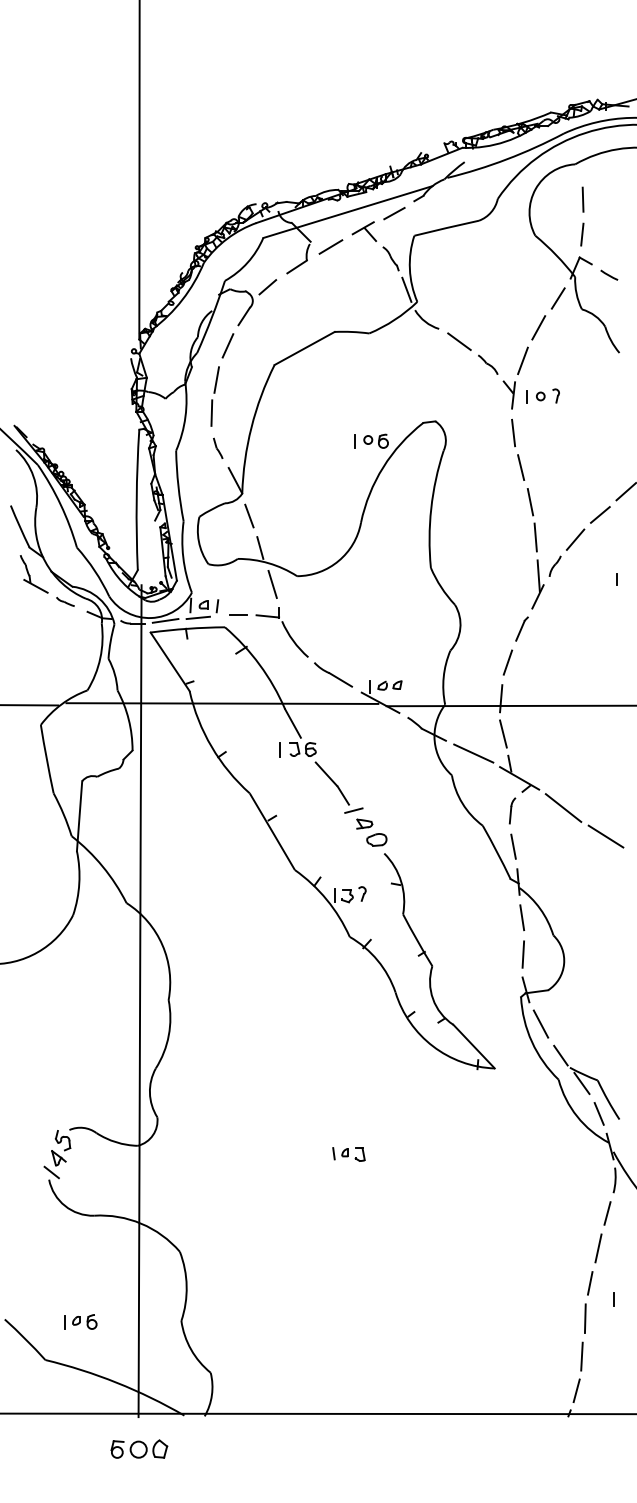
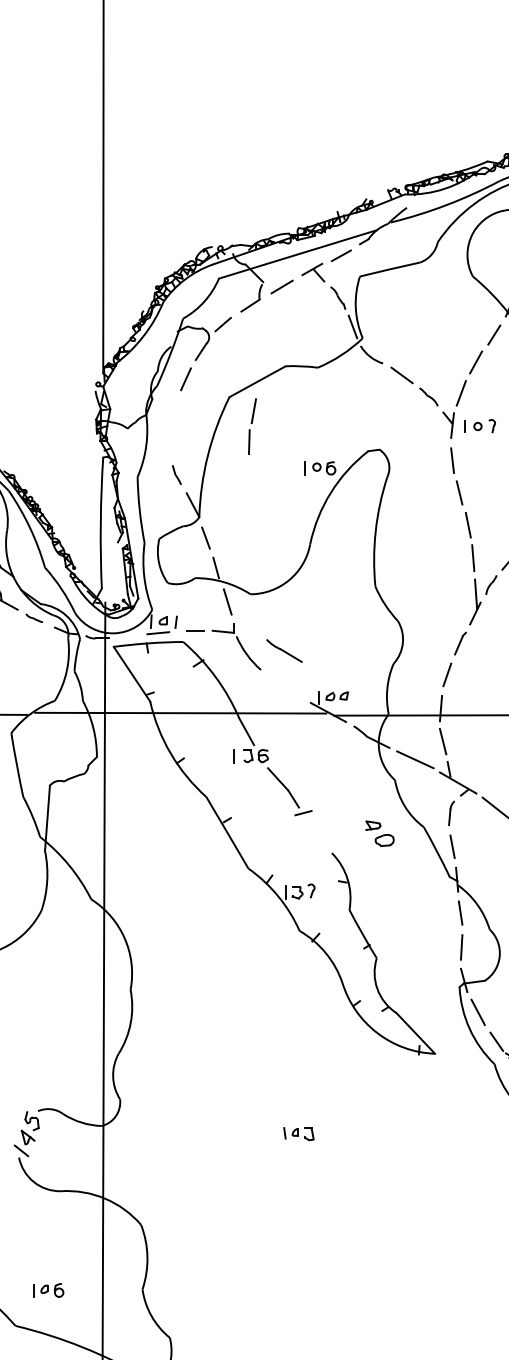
part: (214, 396) -> (251, 426), moved
line: (165, 620) -> (127, 635), removed
part: (333, 674) -> (284, 650), moved
part: (371, 832) -> (379, 833), moved

